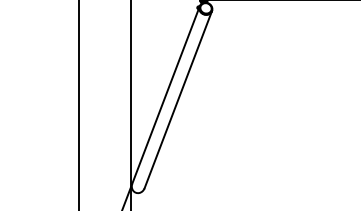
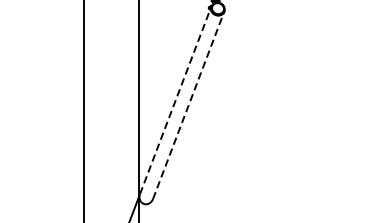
line: (166, 95) -> (176, 100), solid -> dashed
line: (178, 99) -> (188, 105), solid -> dashed

